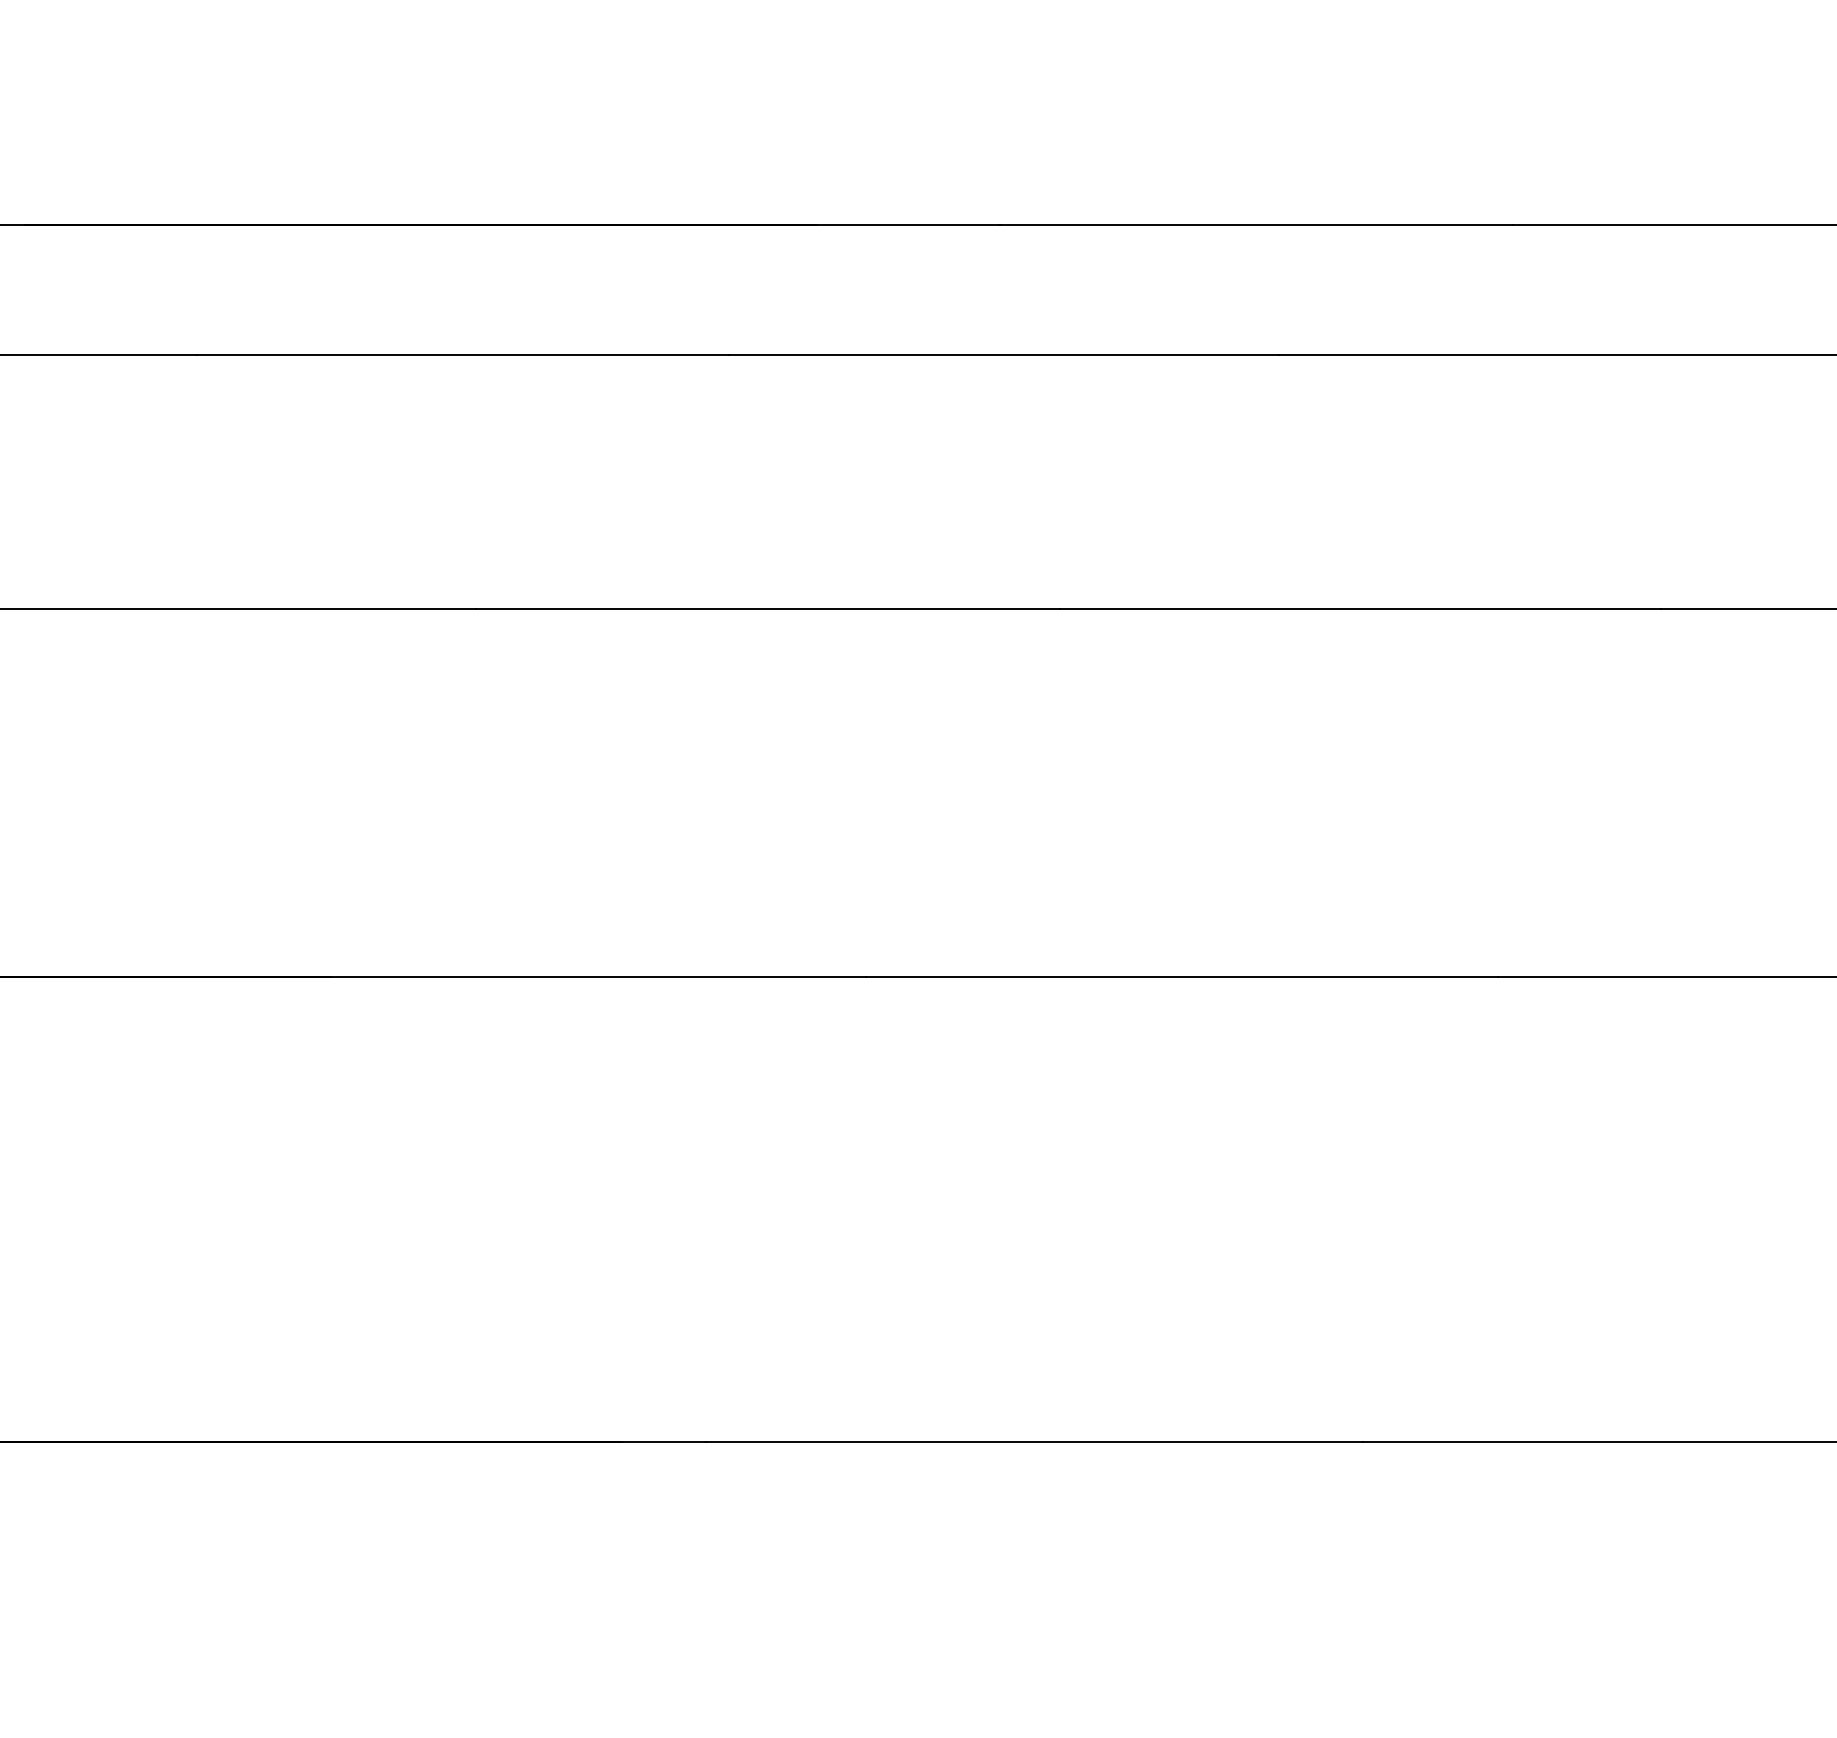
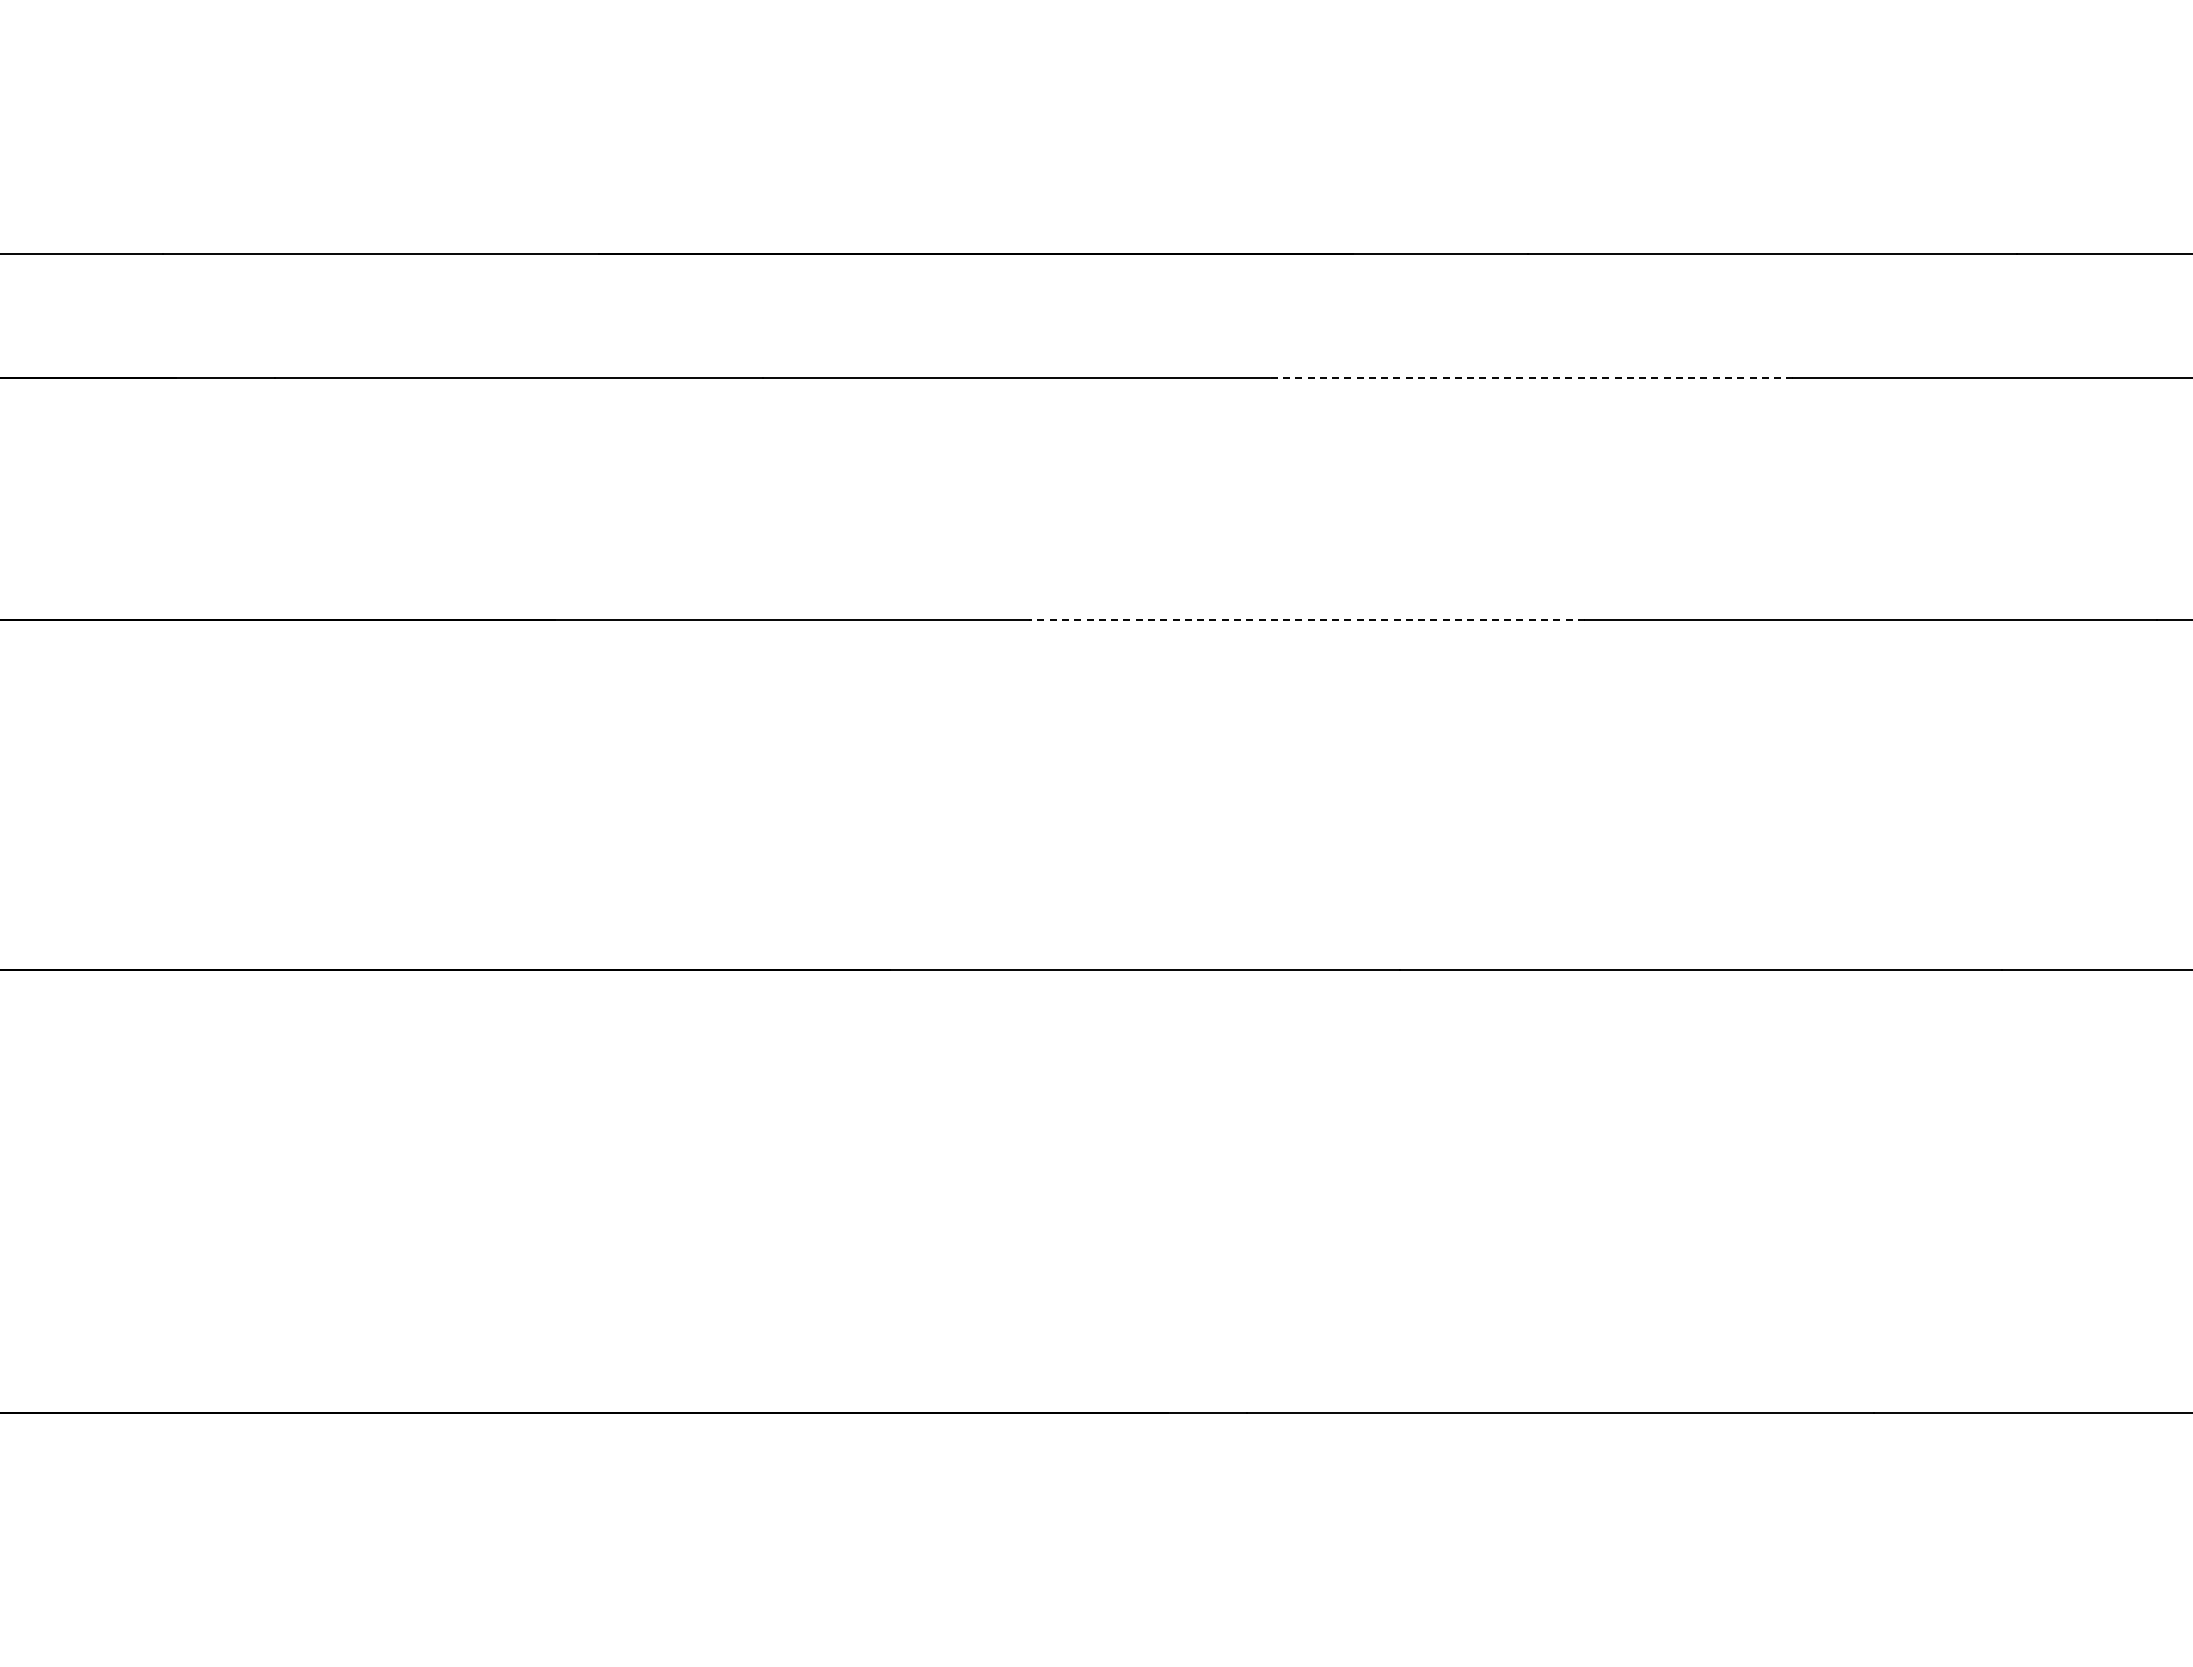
line: (1003, 354) -> (1531, 377), solid -> dashed
line: (767, 609) -> (1306, 620), solid -> dashed

